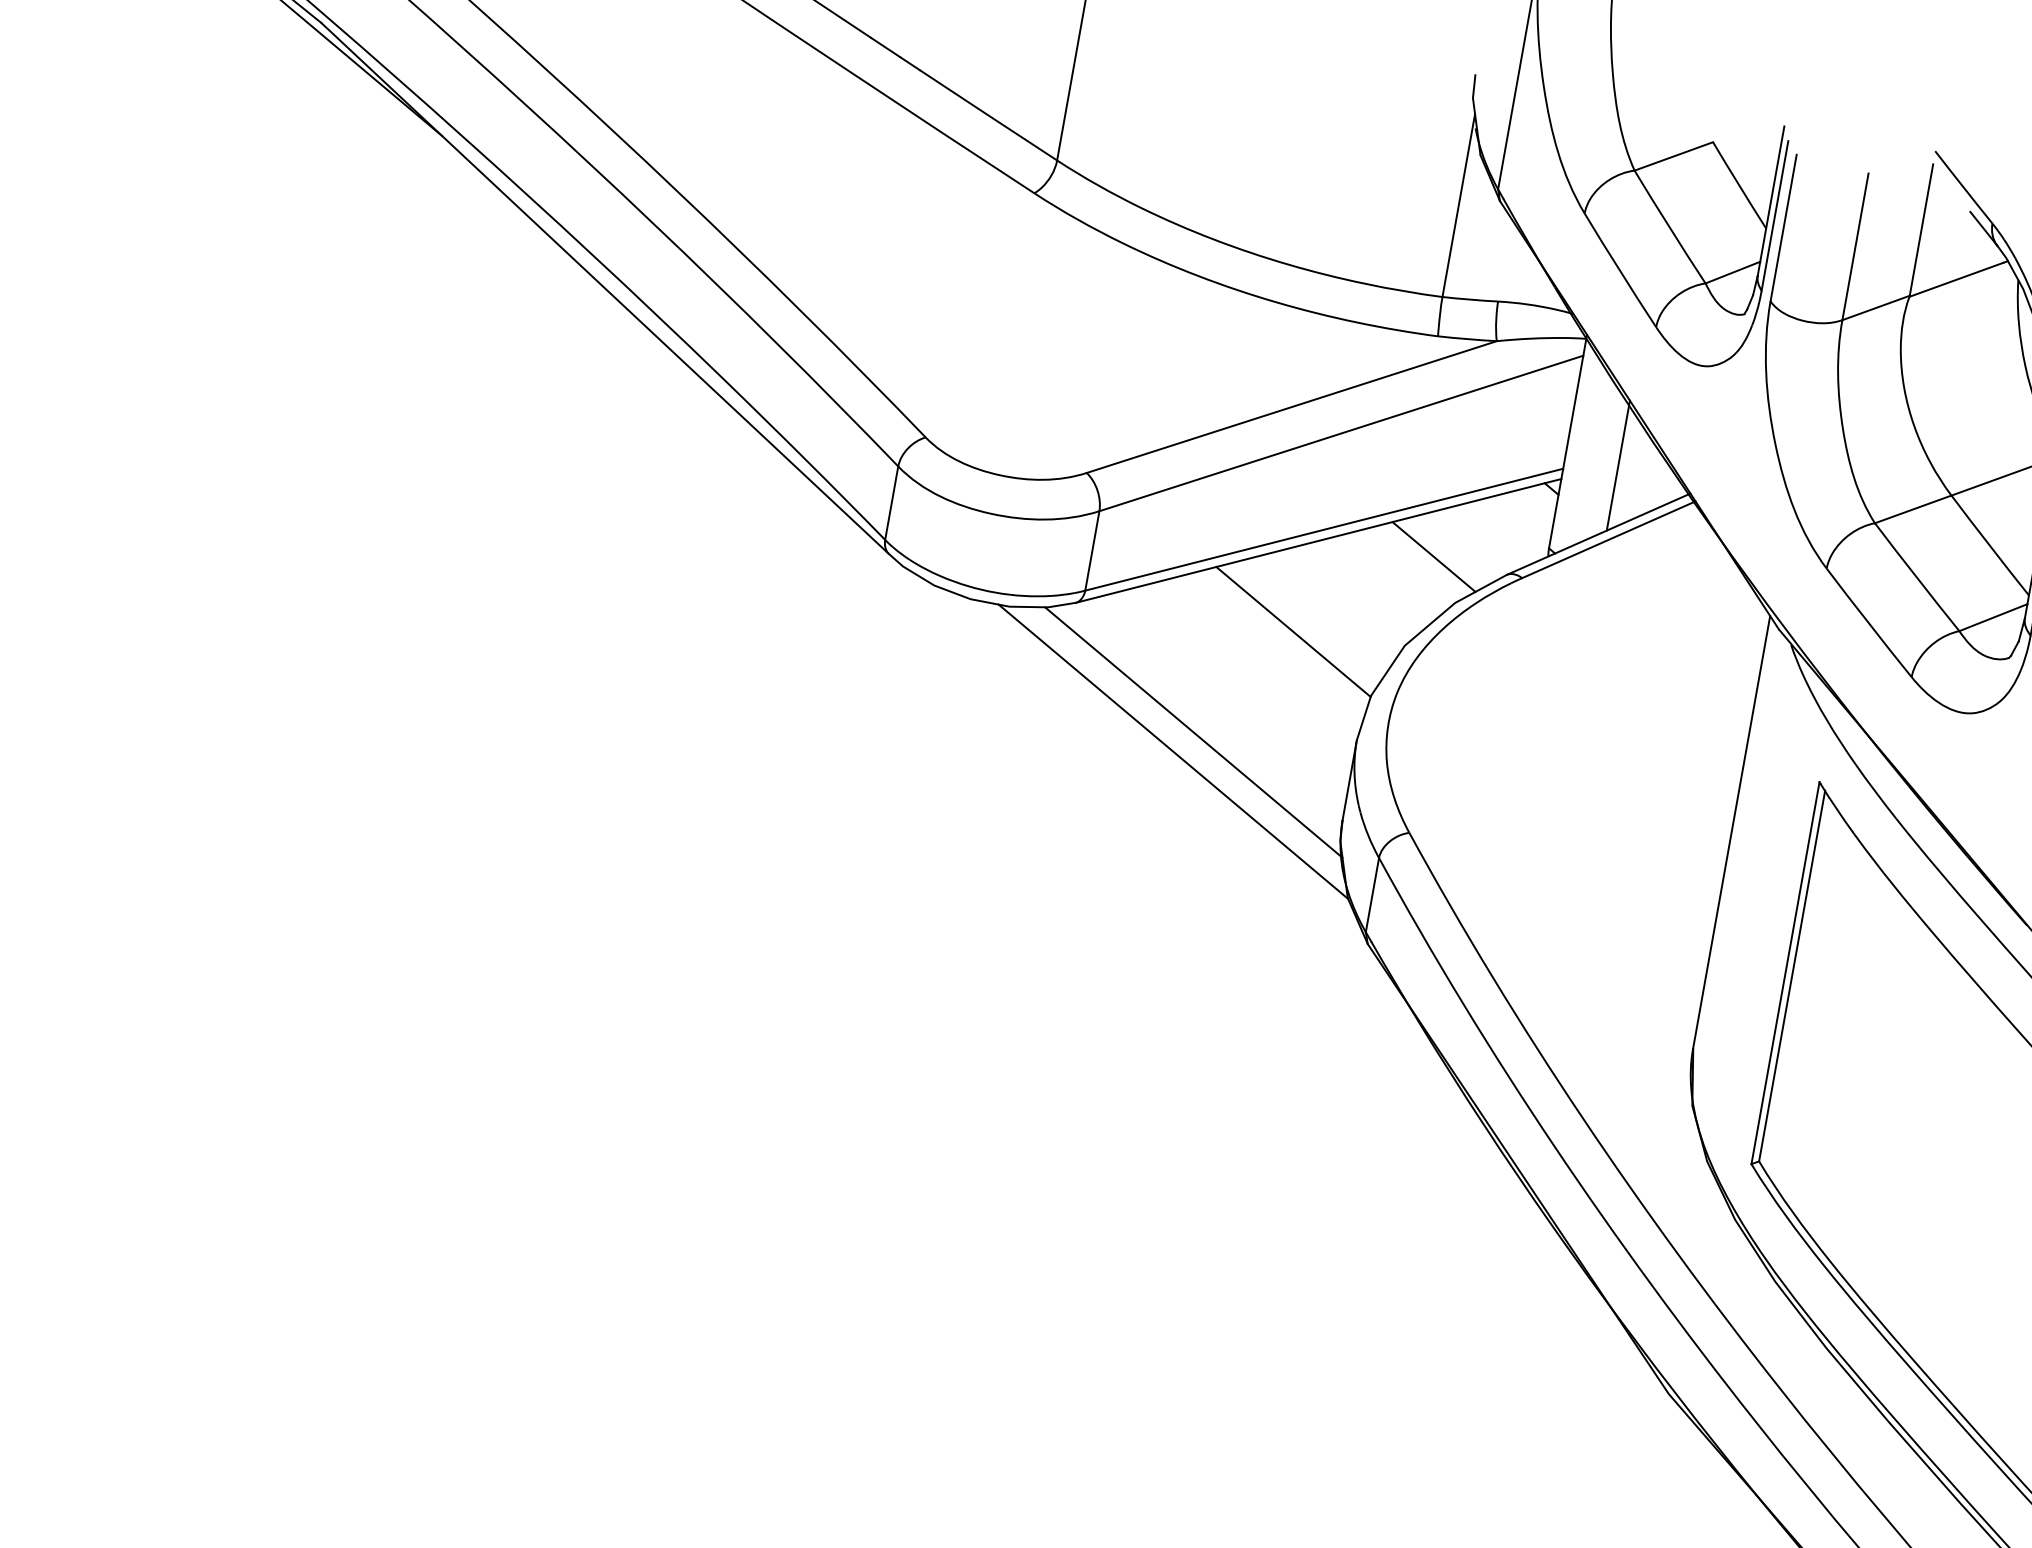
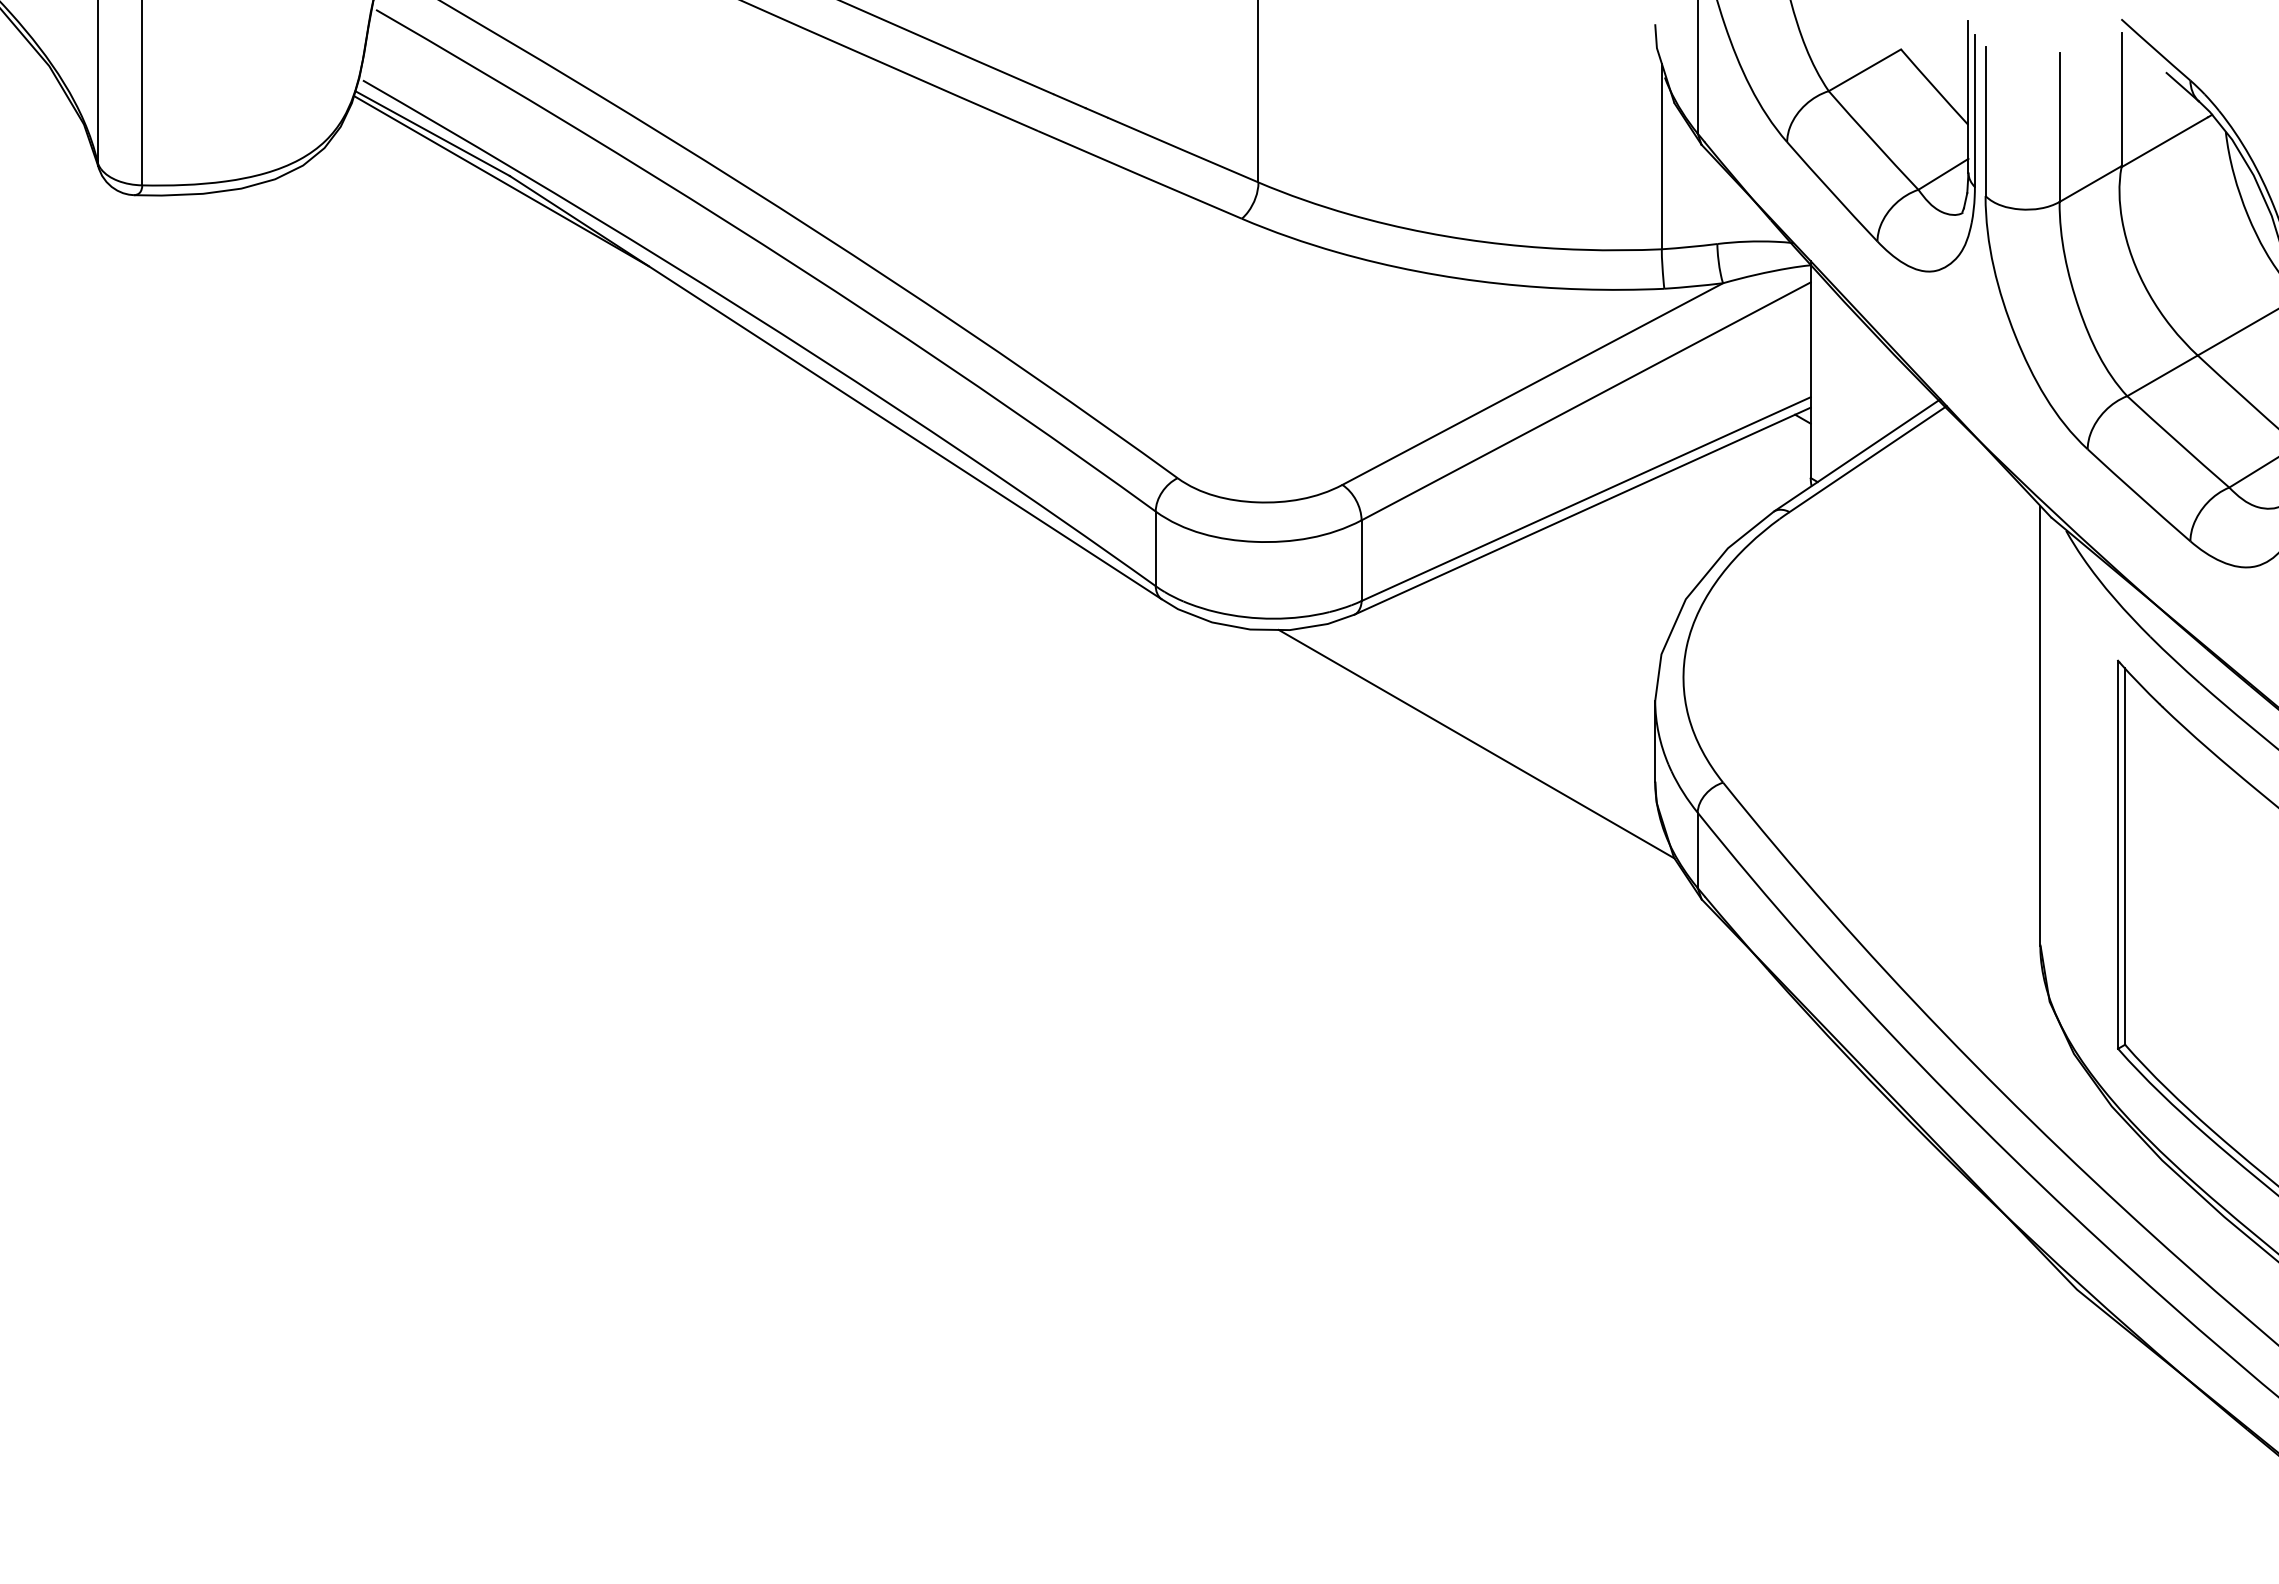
line: (1618, 465) -> (1864, 384), removed
line: (1434, 556) -> (1699, 506), removed
line: (1293, 631) -> (1573, 604), removed
line: (1192, 732) -> (1492, 721), removed

